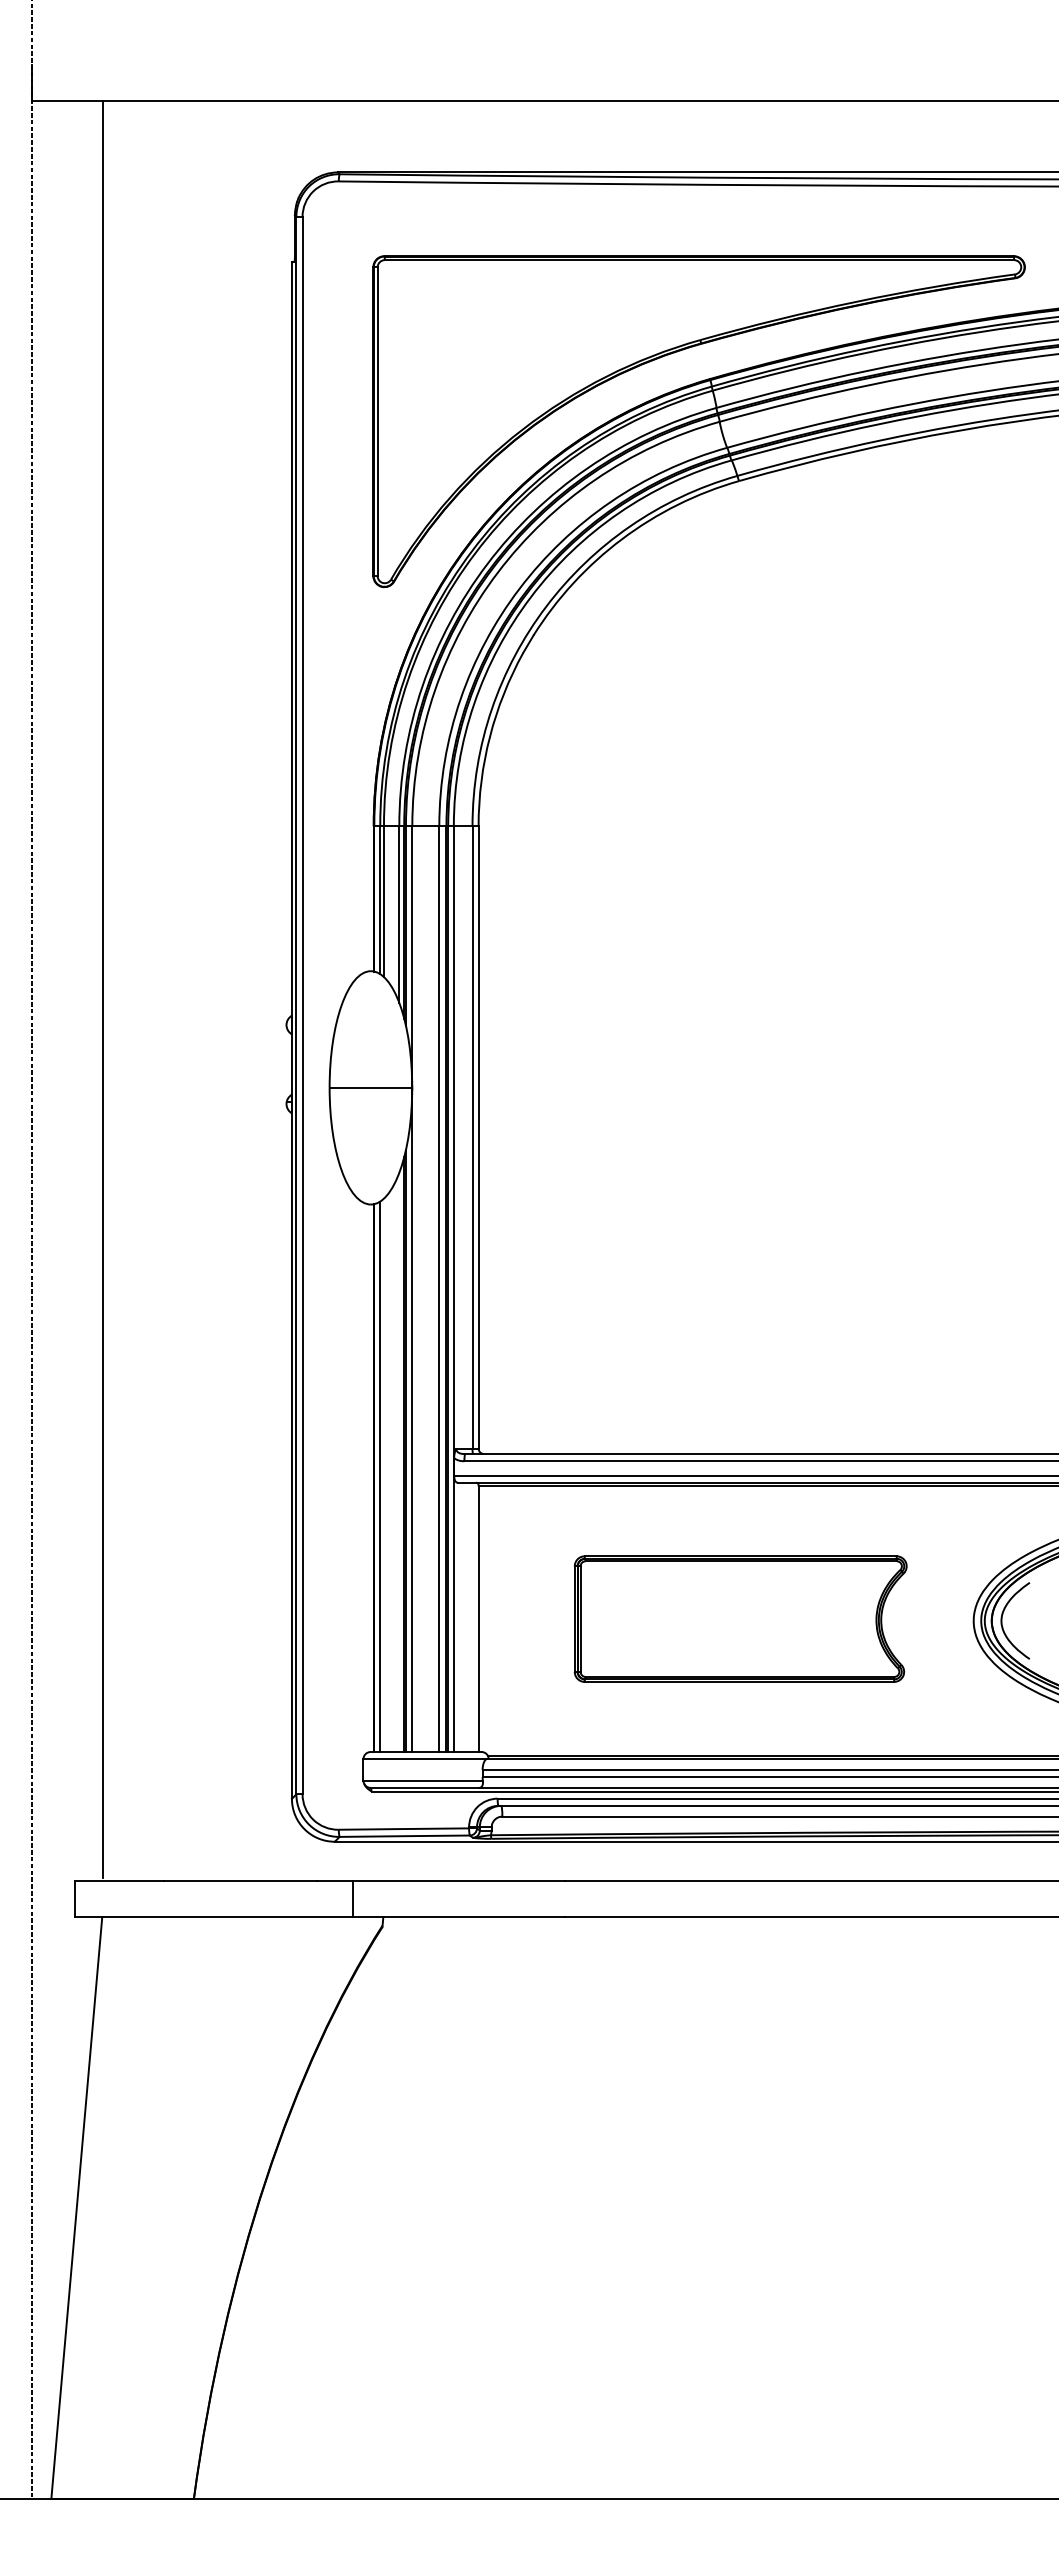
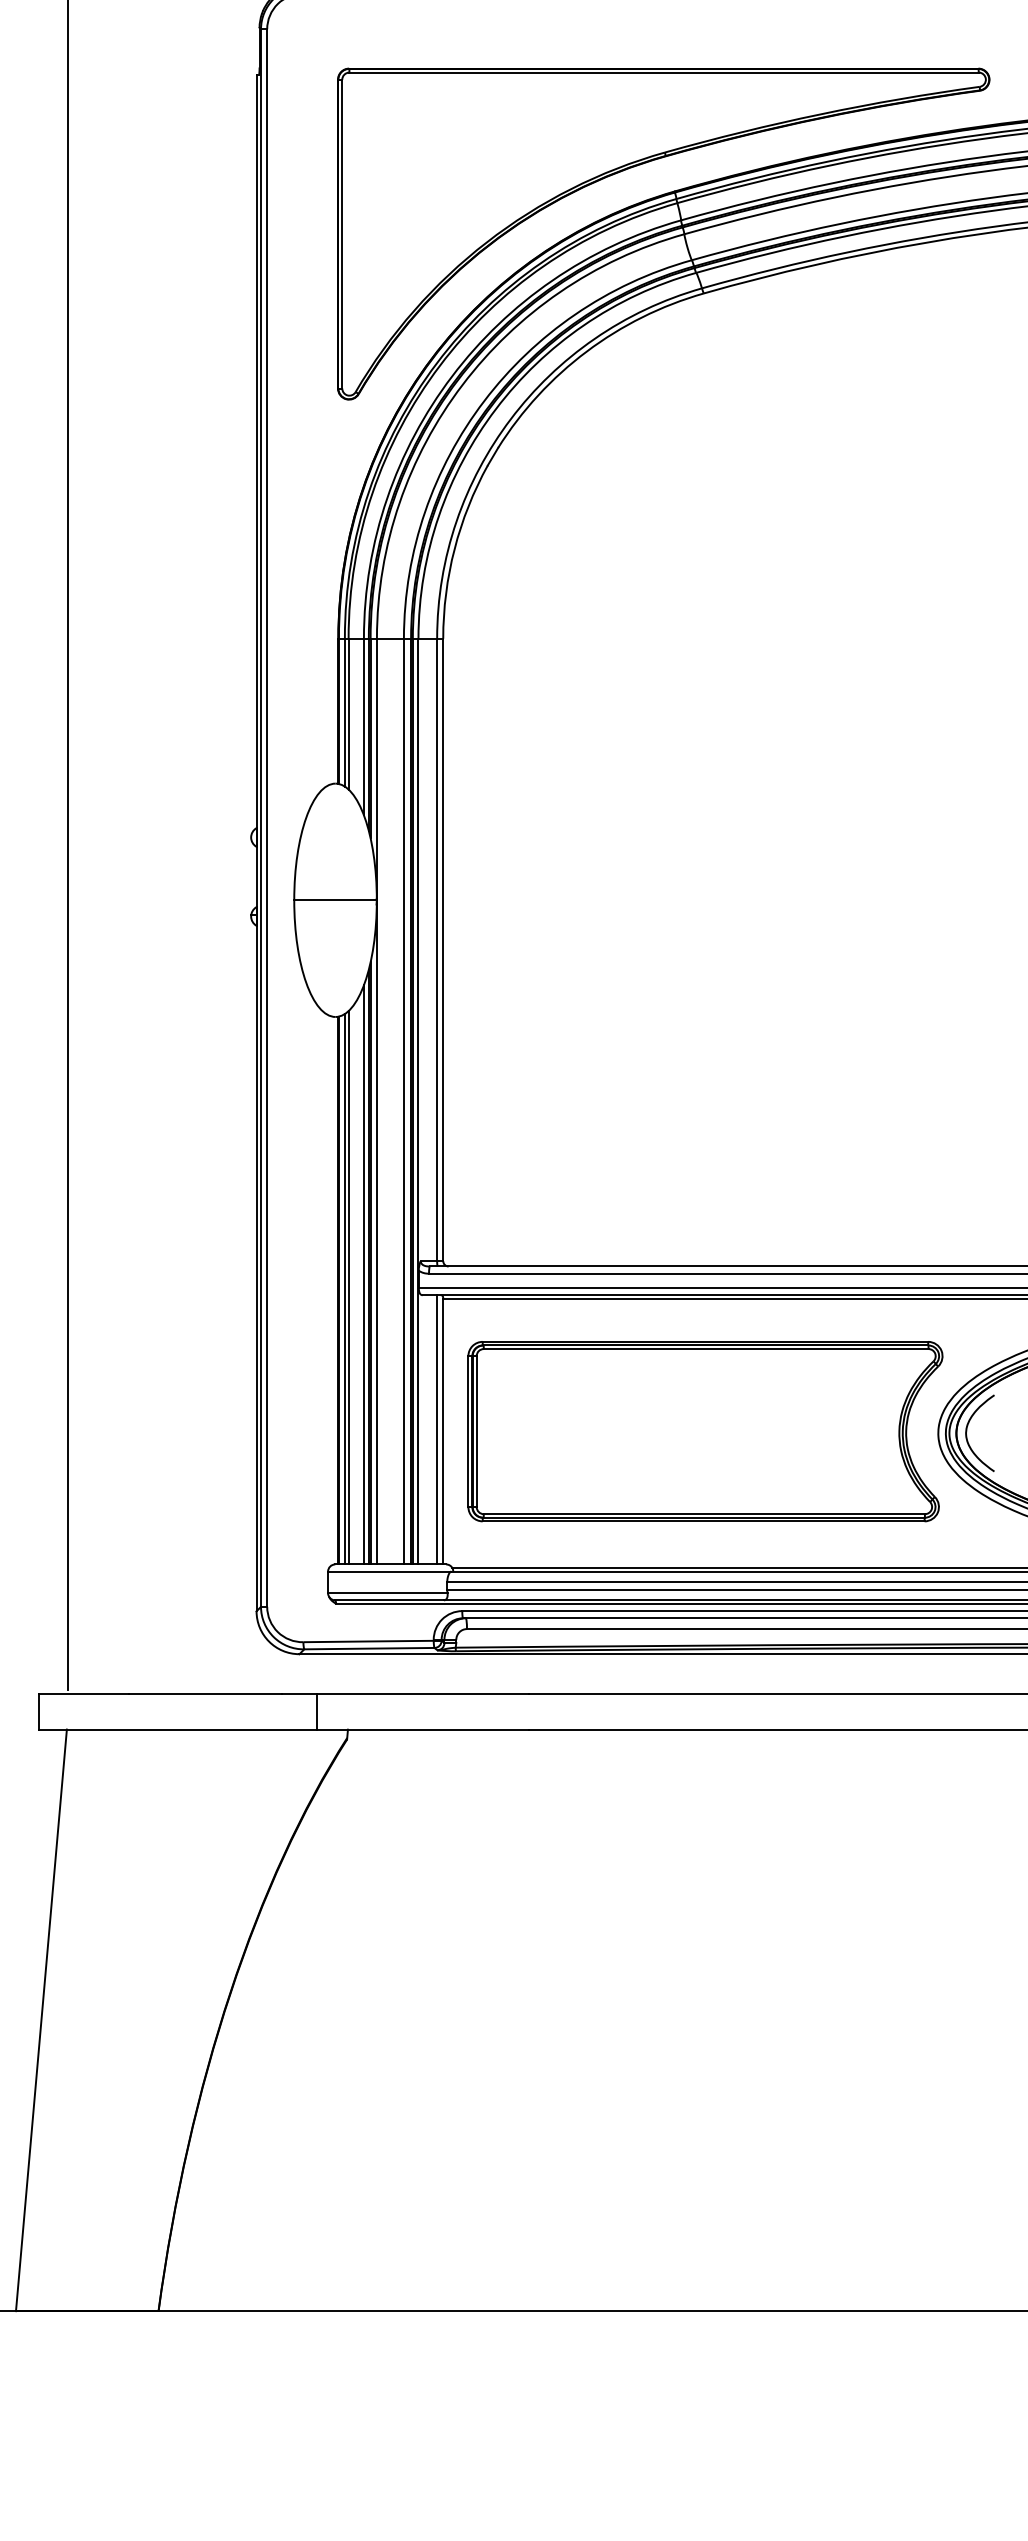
line: (399, 1462) -> (364, 1274), added
line: (383, 1475) -> (348, 1287), added
line: (472, 1617) -> (437, 1429), added
part: (740, 1618) -> (705, 1430), size x1.43

